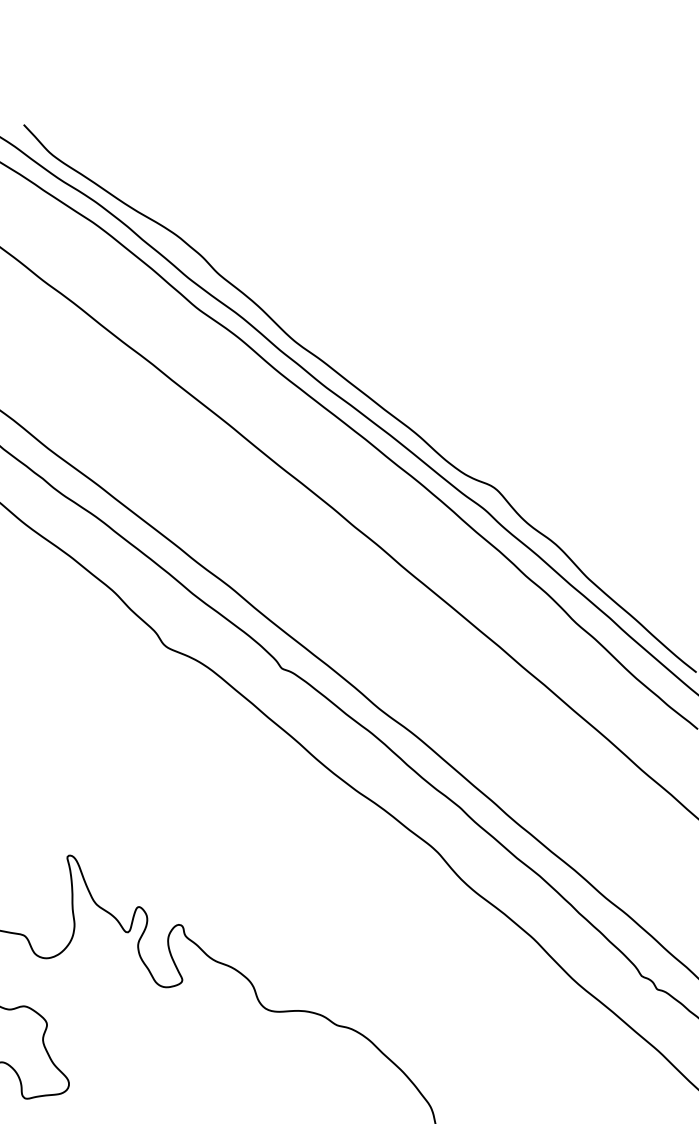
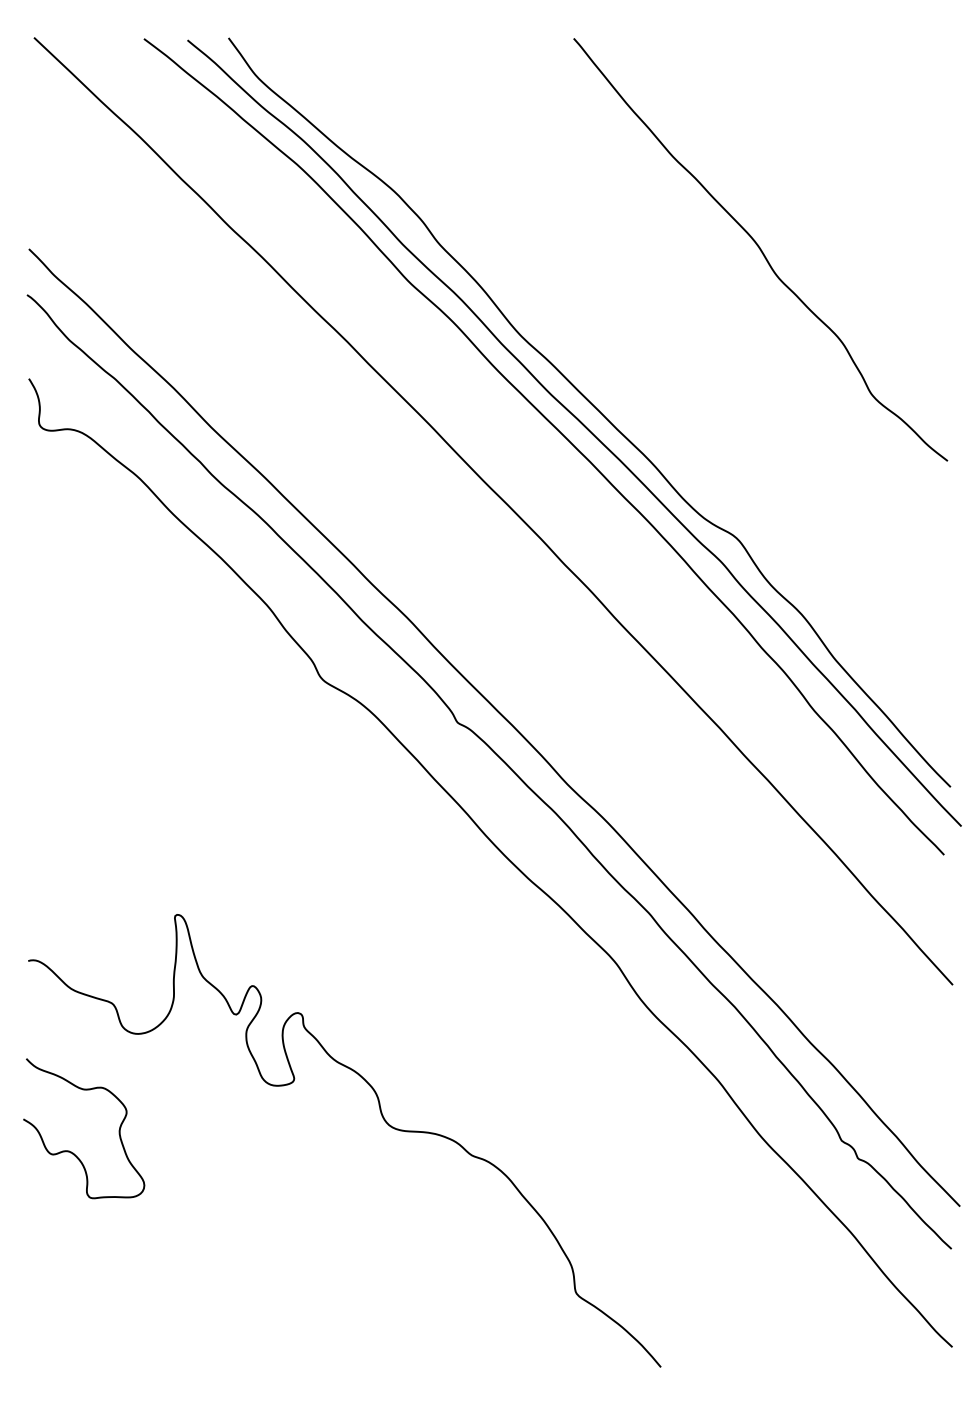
curve: (485, 246) -> (760, 249), added

